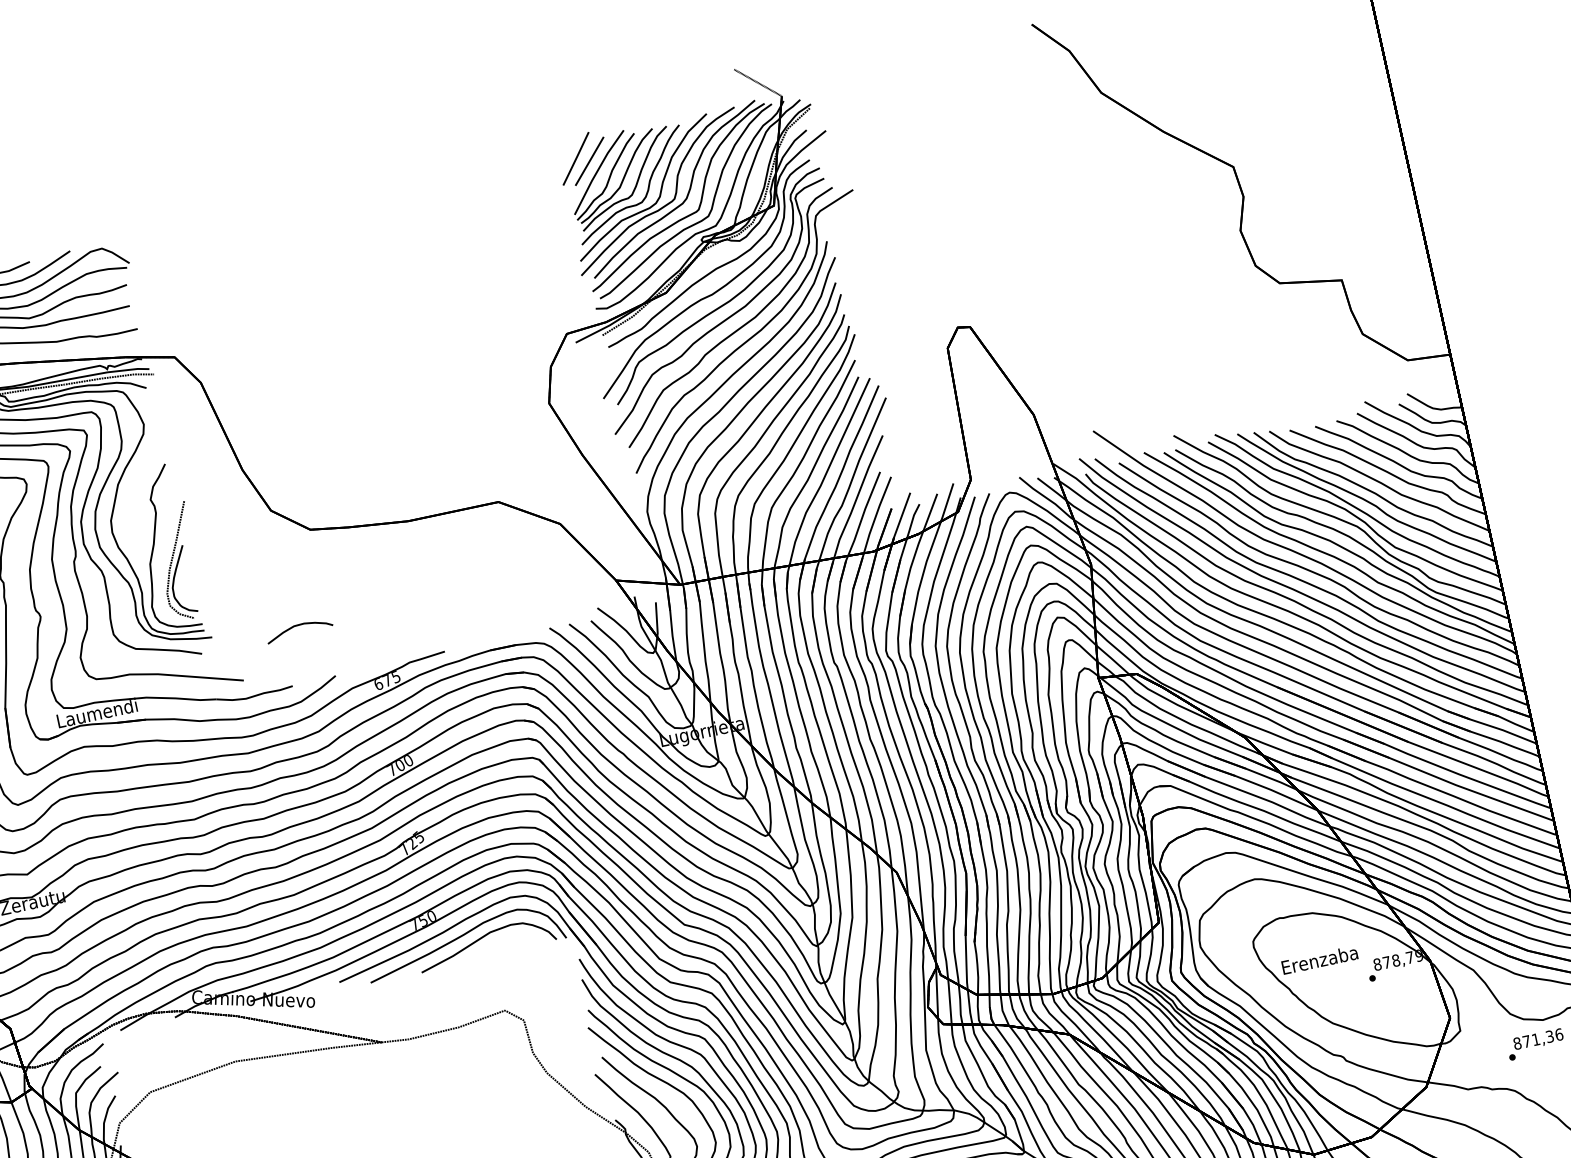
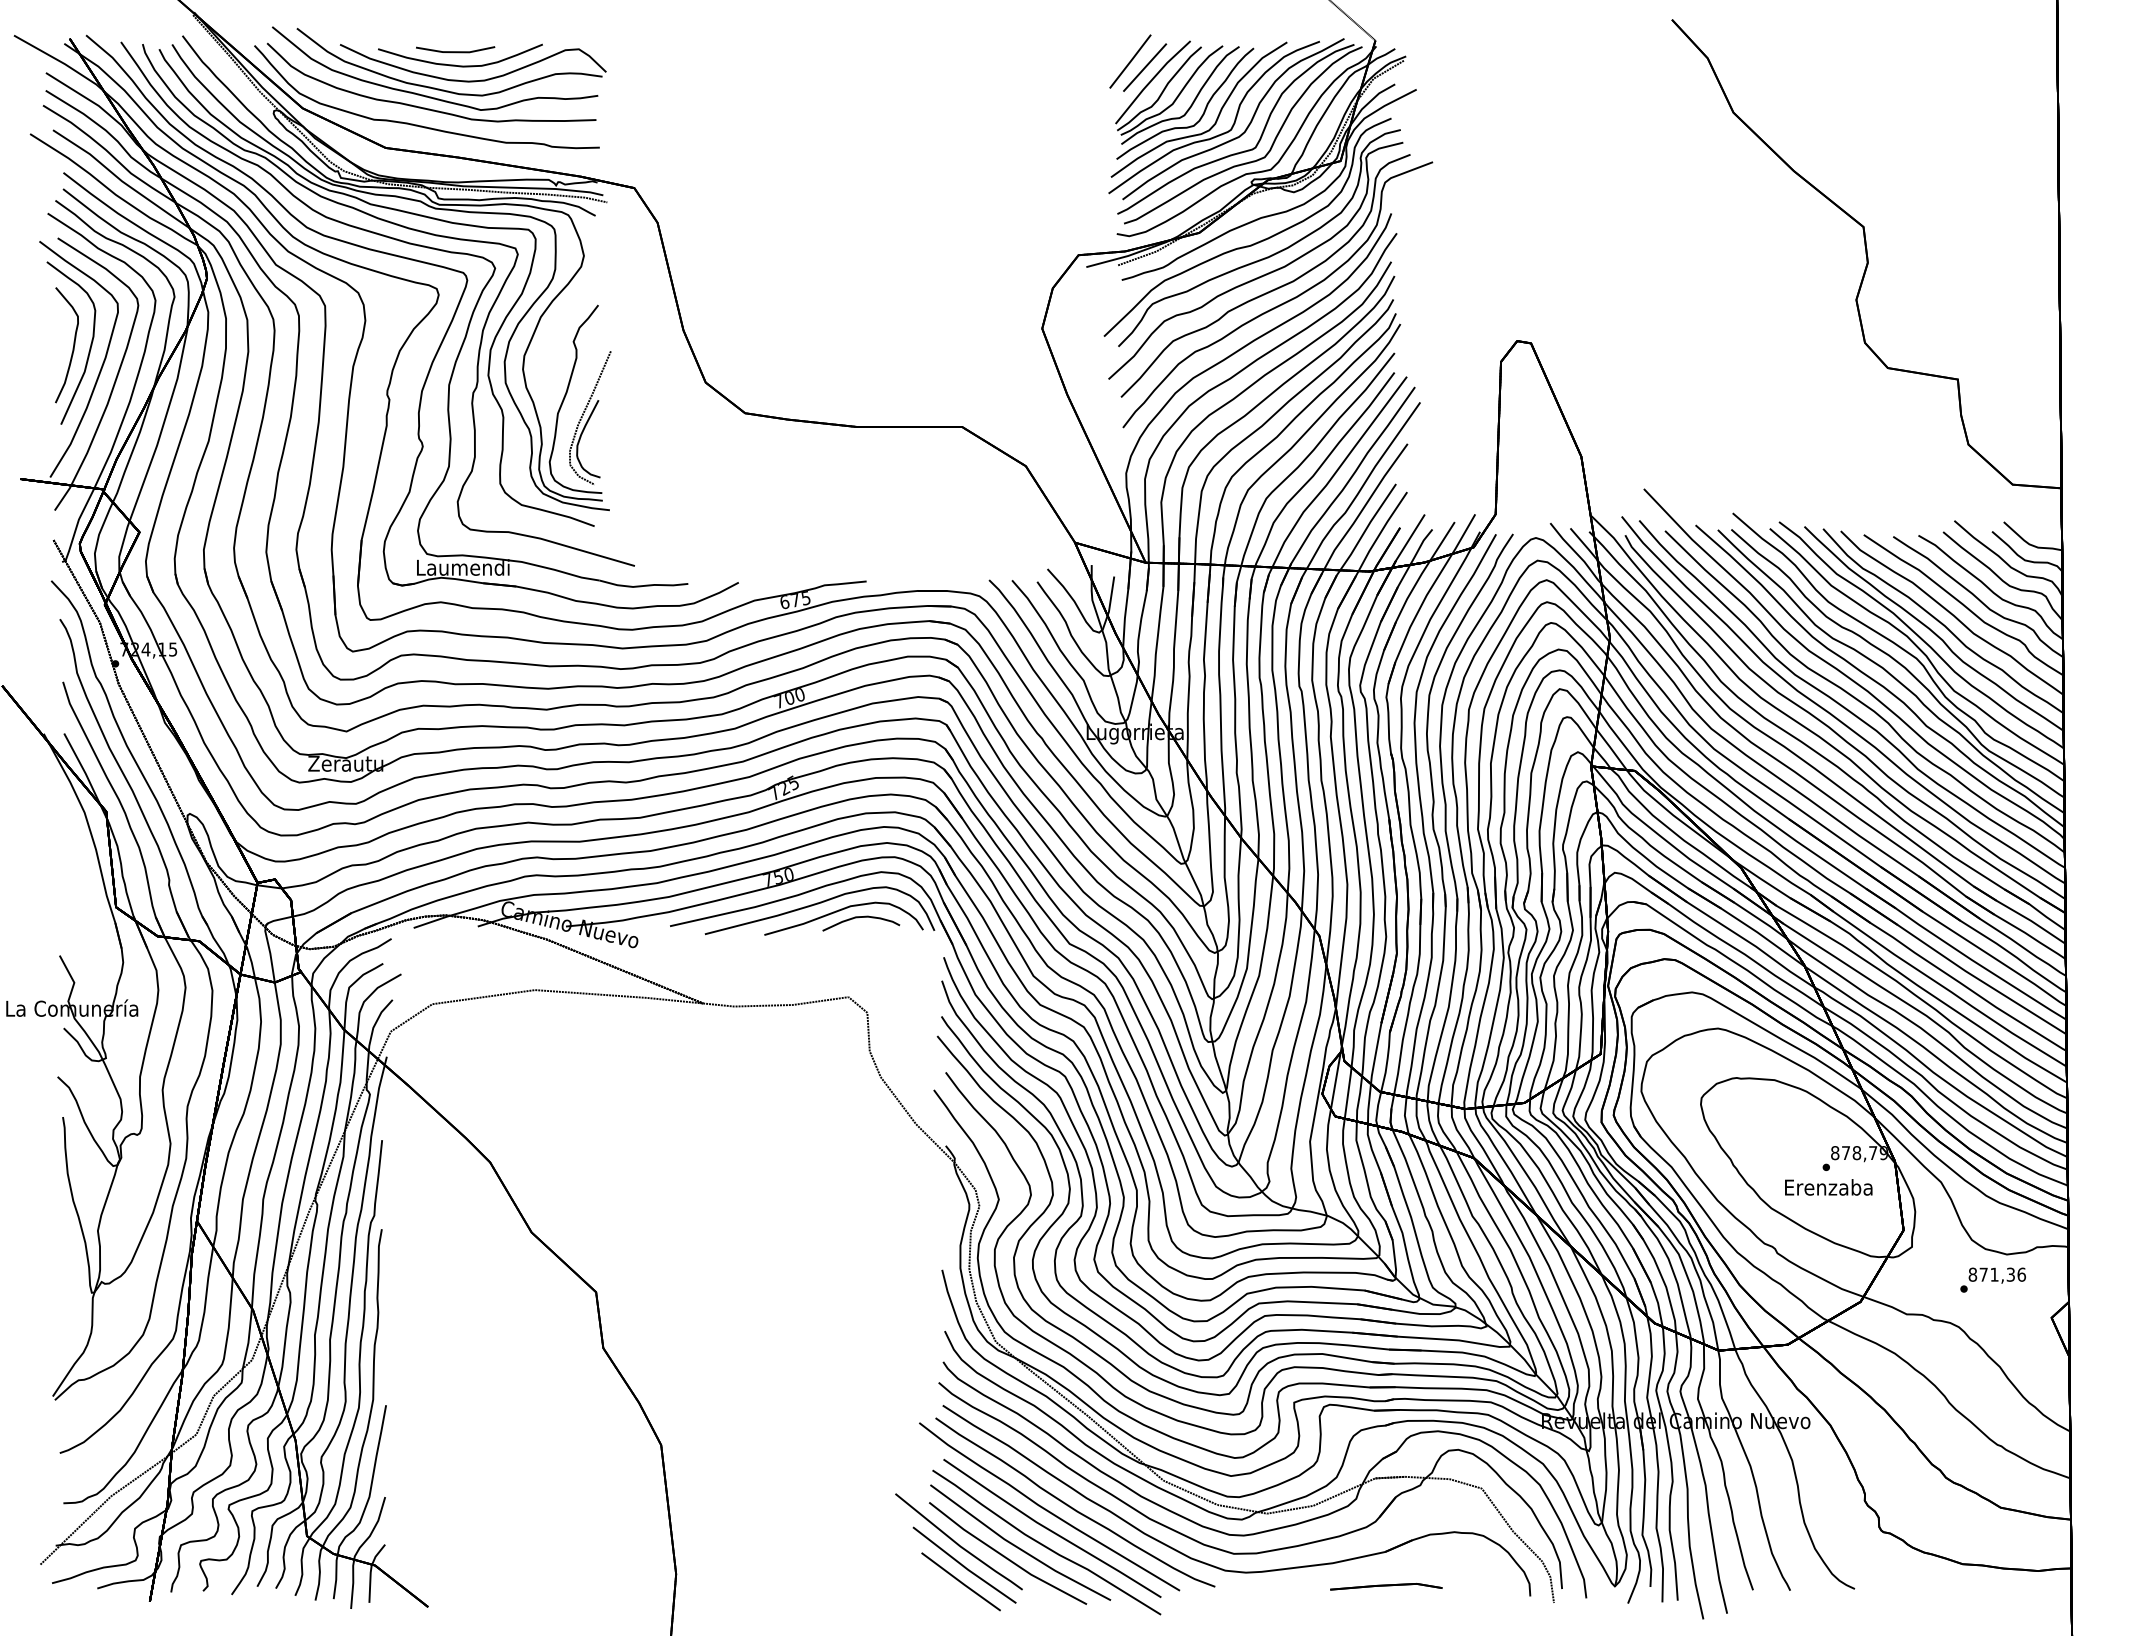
part: (299, 630) -> (861, 923), moved
text: (1319, 960) -> (1828, 1187), moved

